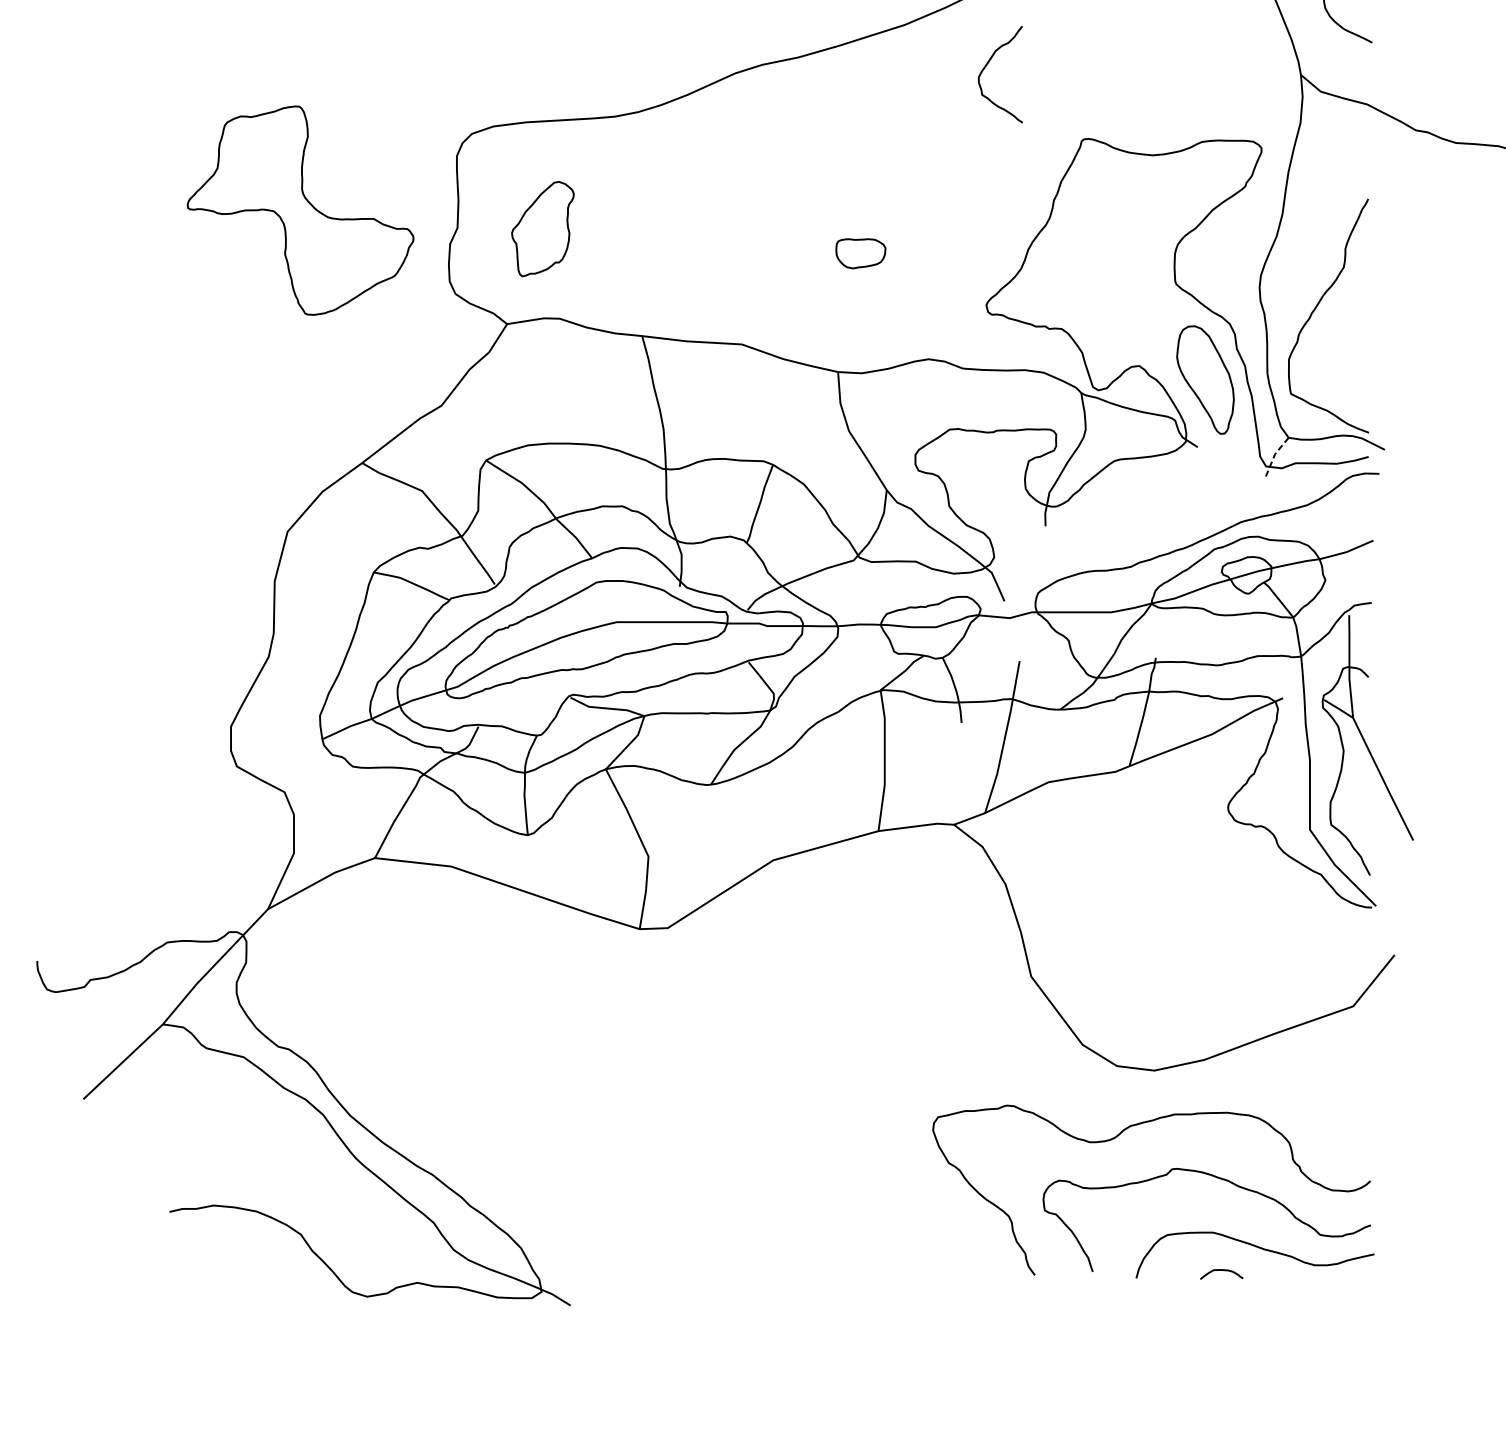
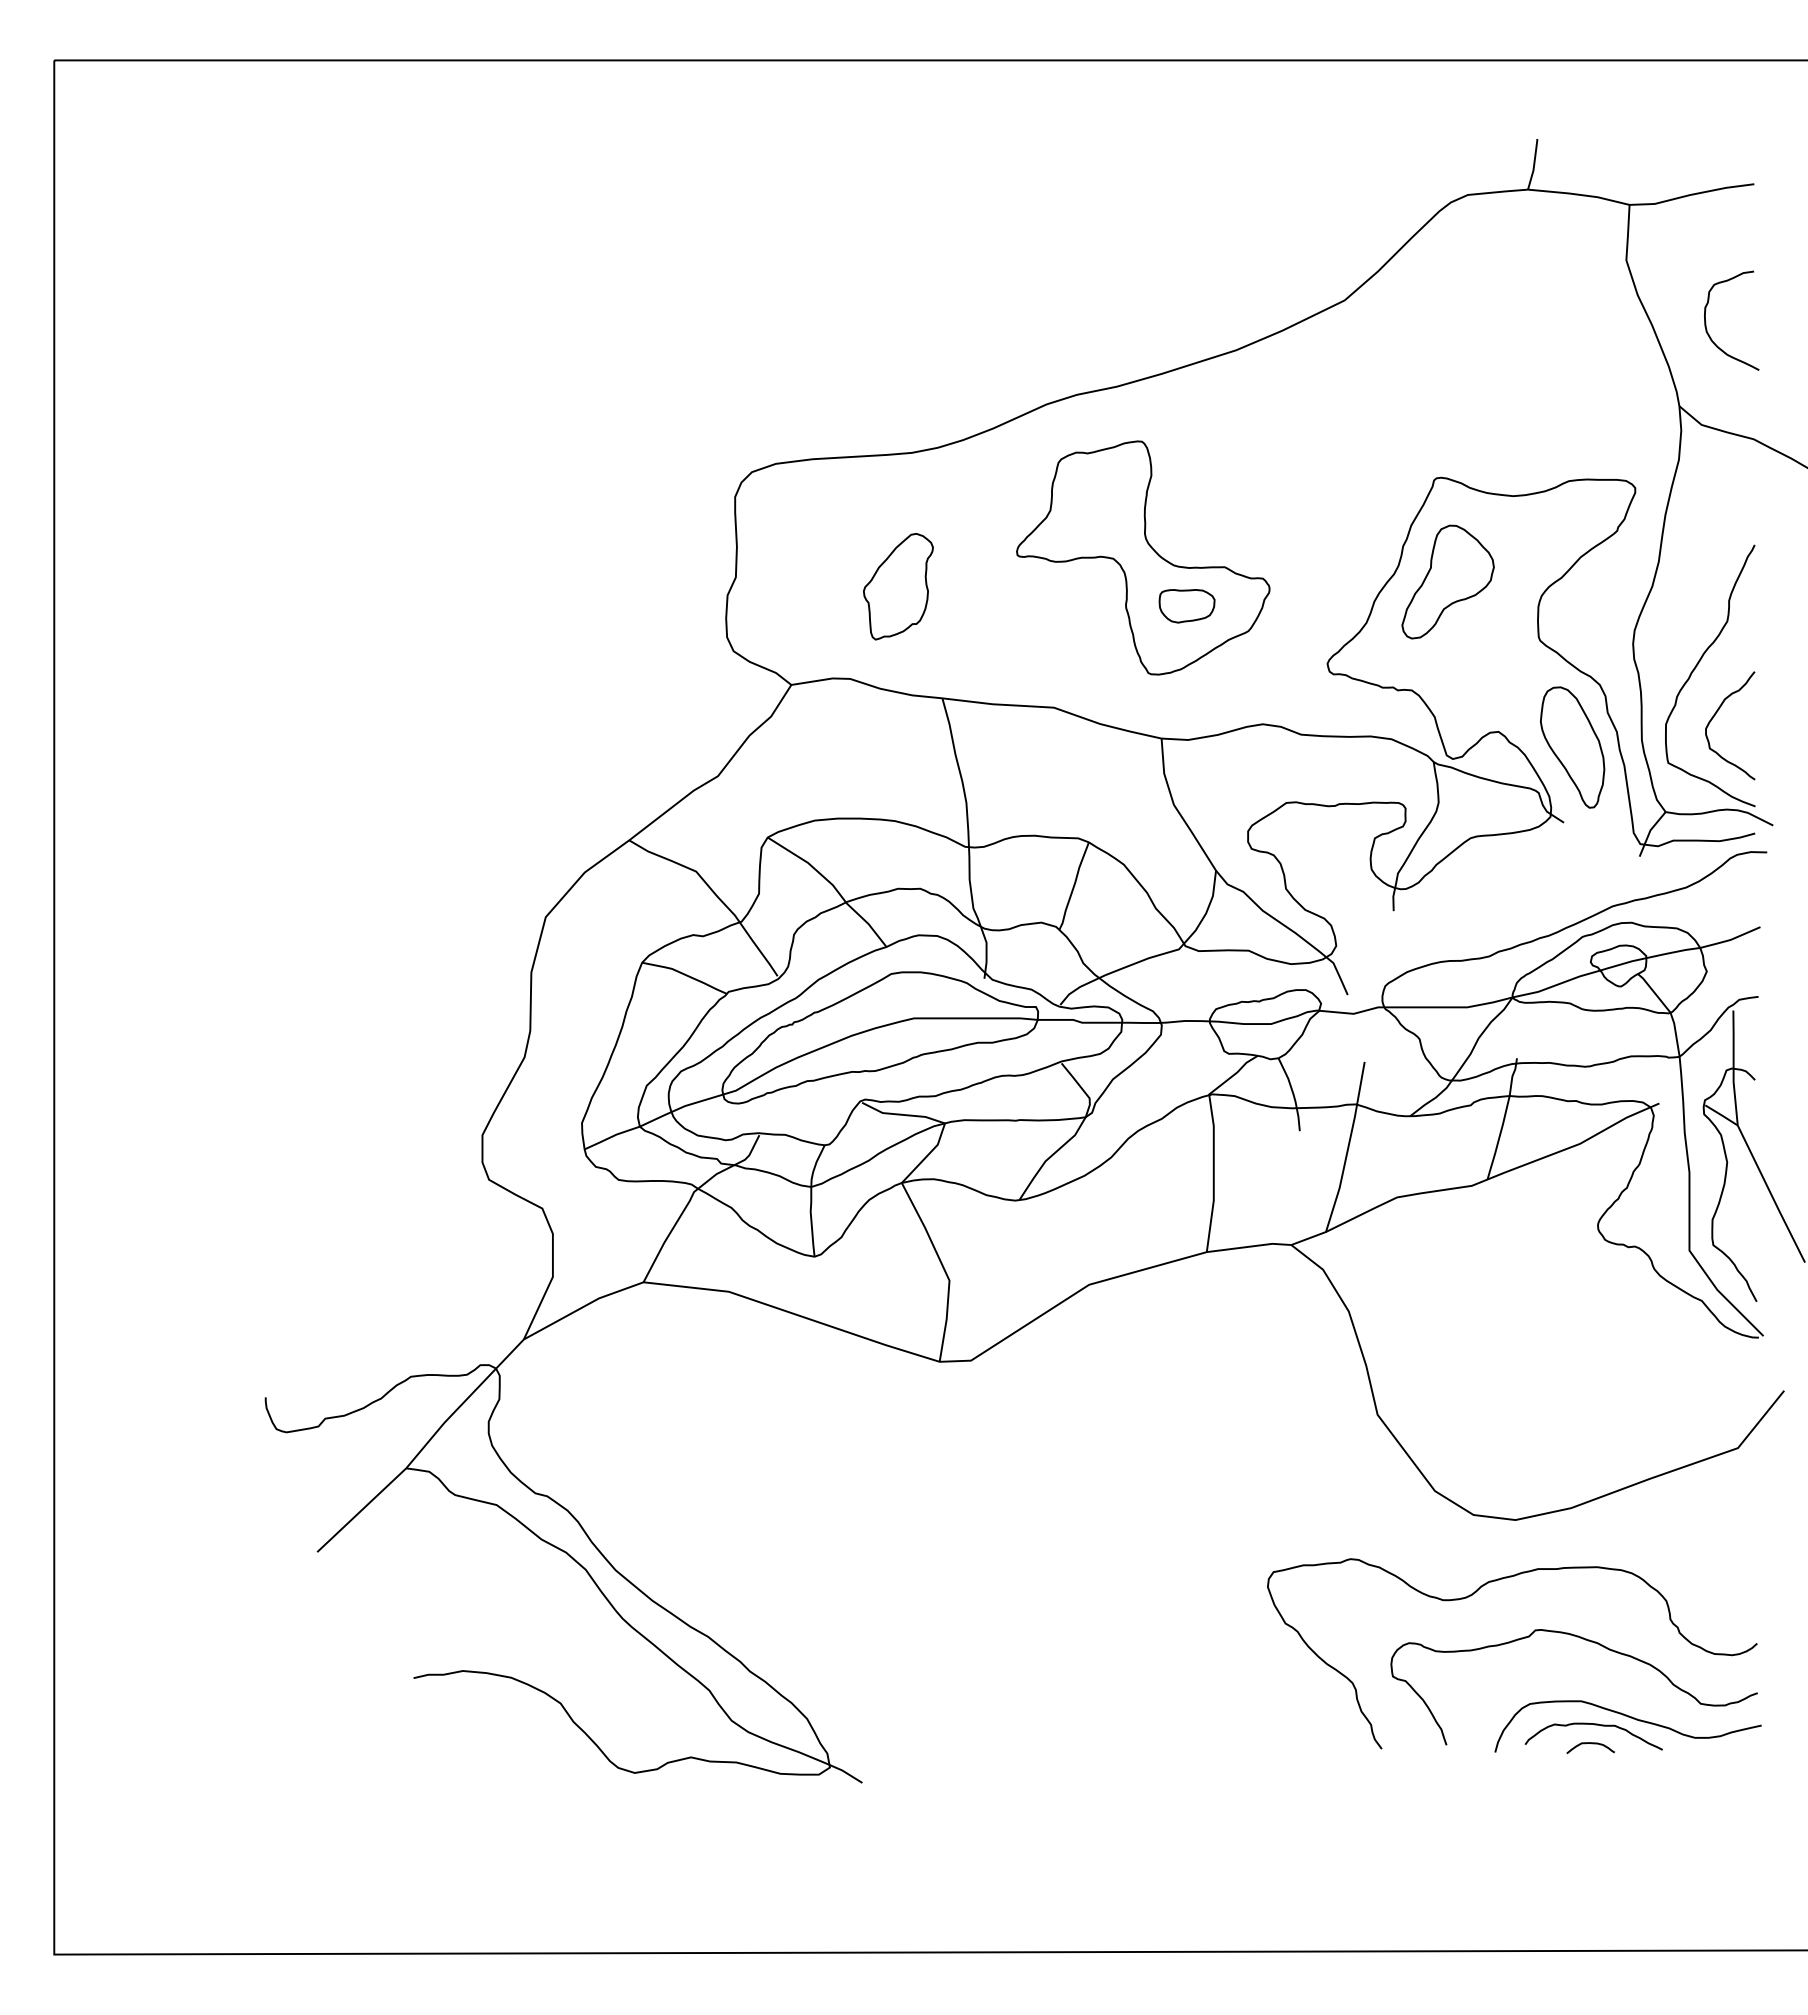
curve: (988, 64) -> (1716, 714), moved
part: (300, 210) -> (1143, 557), moved
part: (543, 228) -> (898, 586), moved
part: (1093, 231) -> (1447, 581), added
line: (1274, 456) -> (1649, 832), dashed -> solid
curve: (1225, 1254) -> (1594, 1725), added

